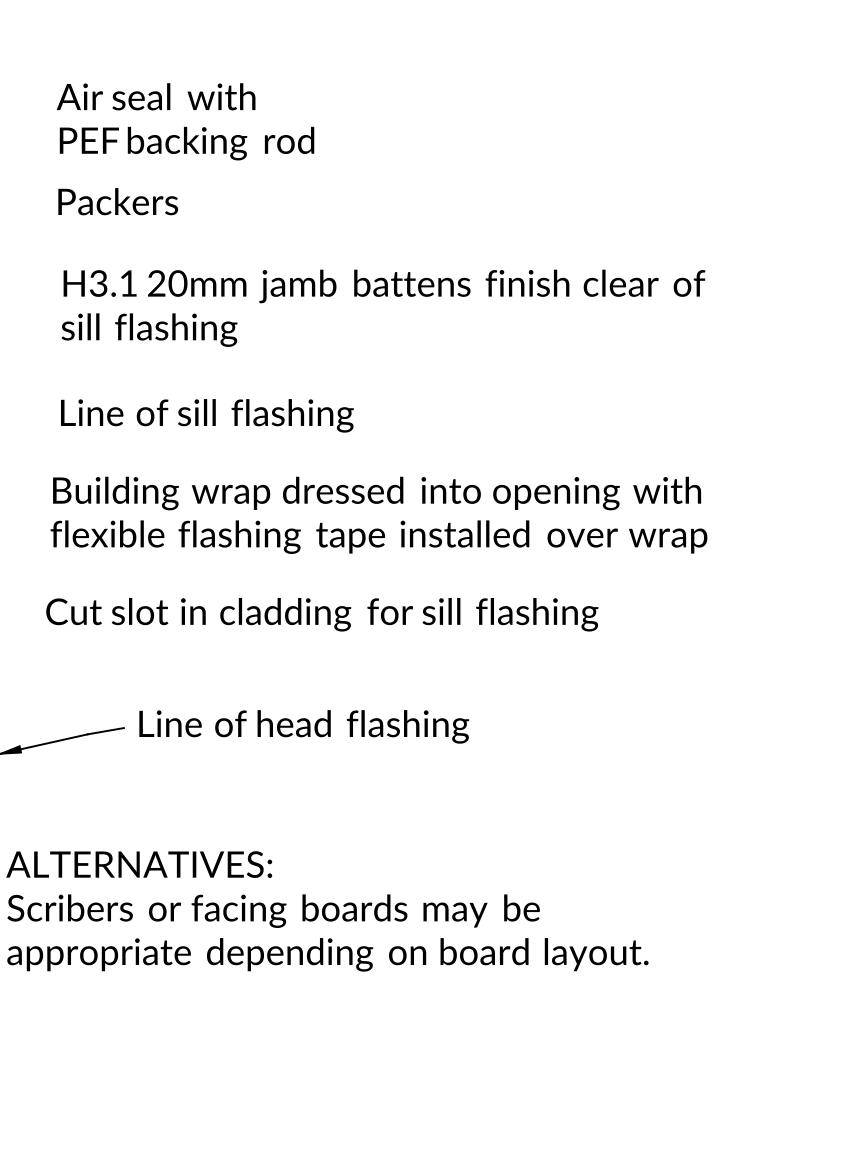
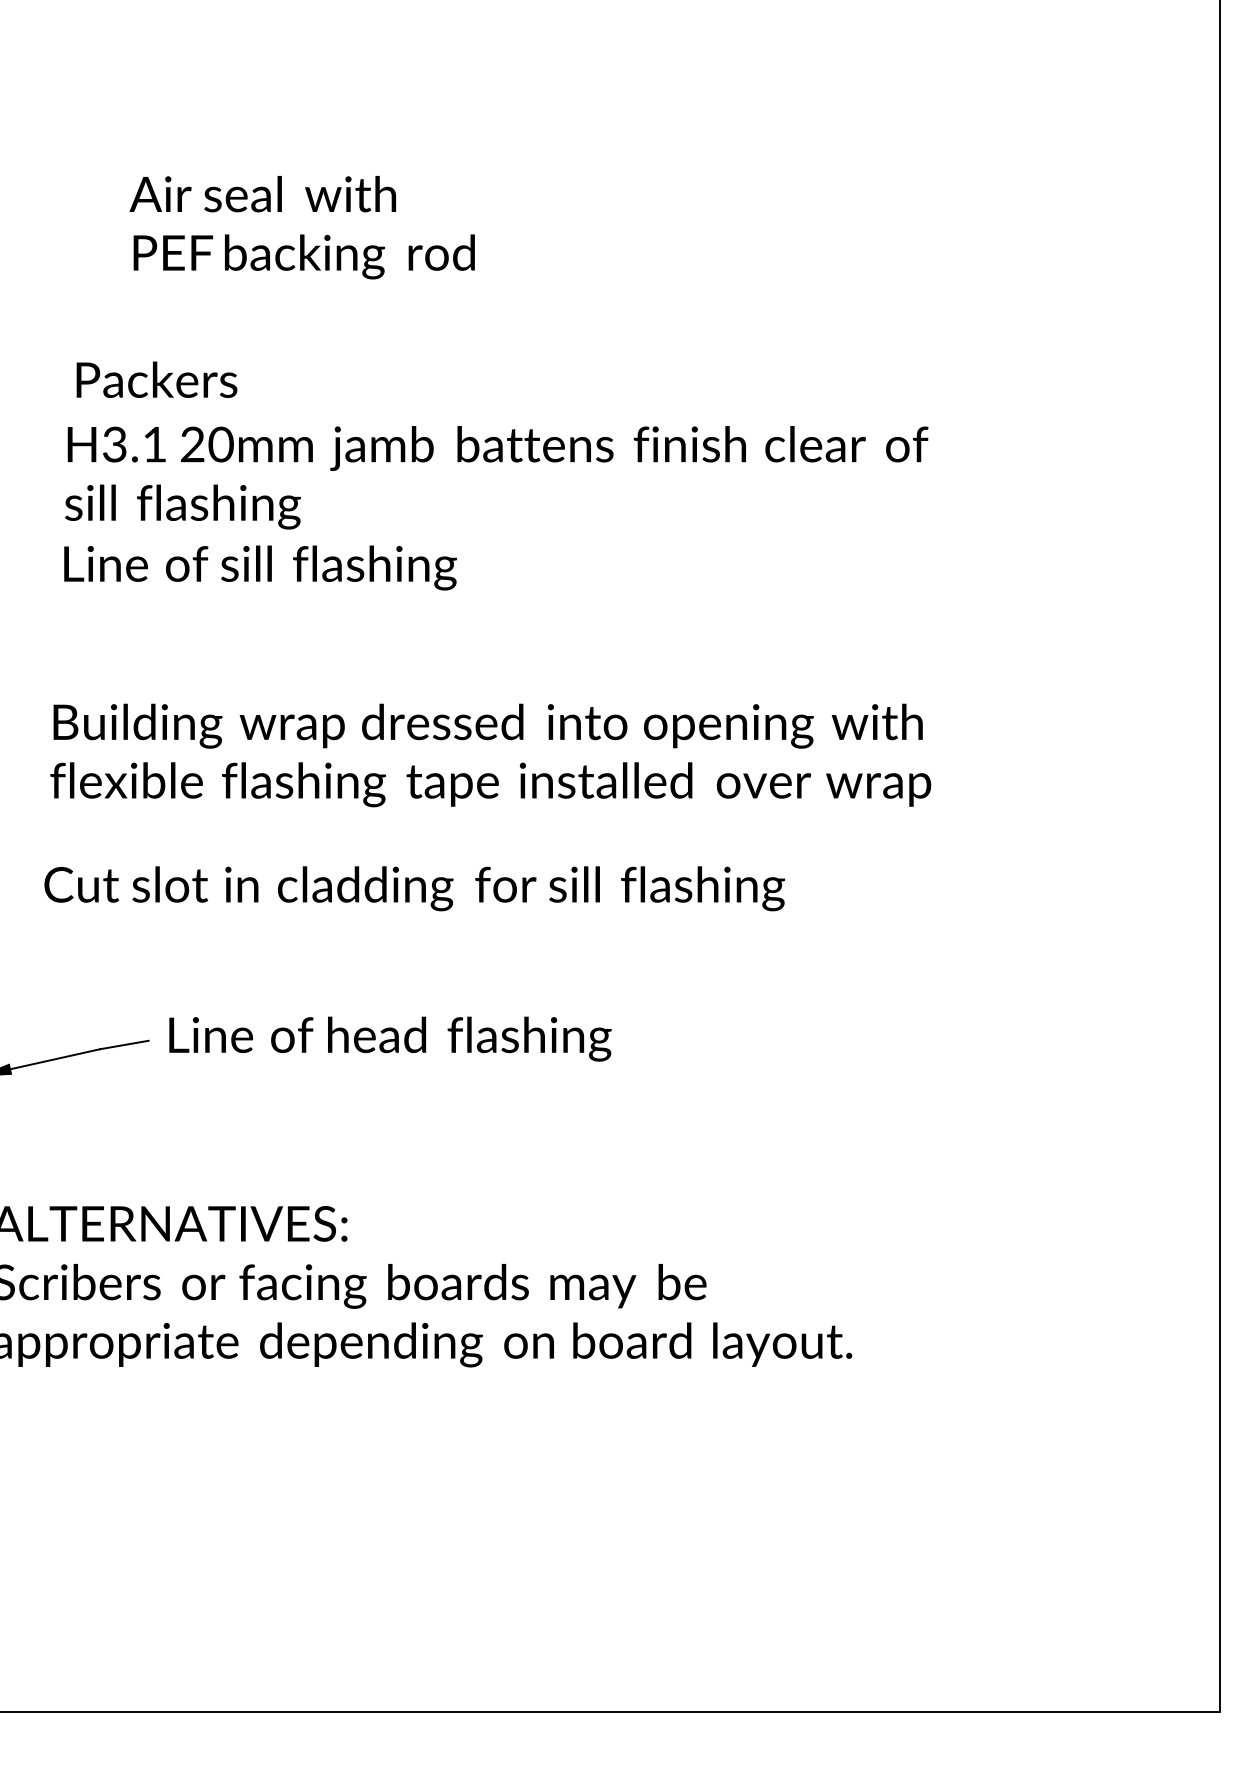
text: (184, 121) -> (301, 227), moved
text: (117, 201) -> (156, 379), moved
text: (207, 415) -> (260, 567), moved

